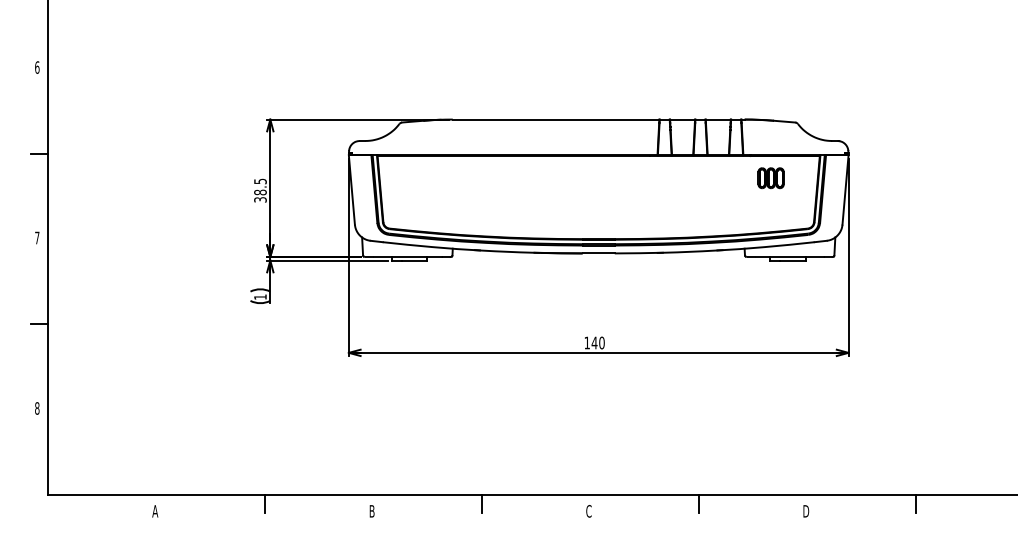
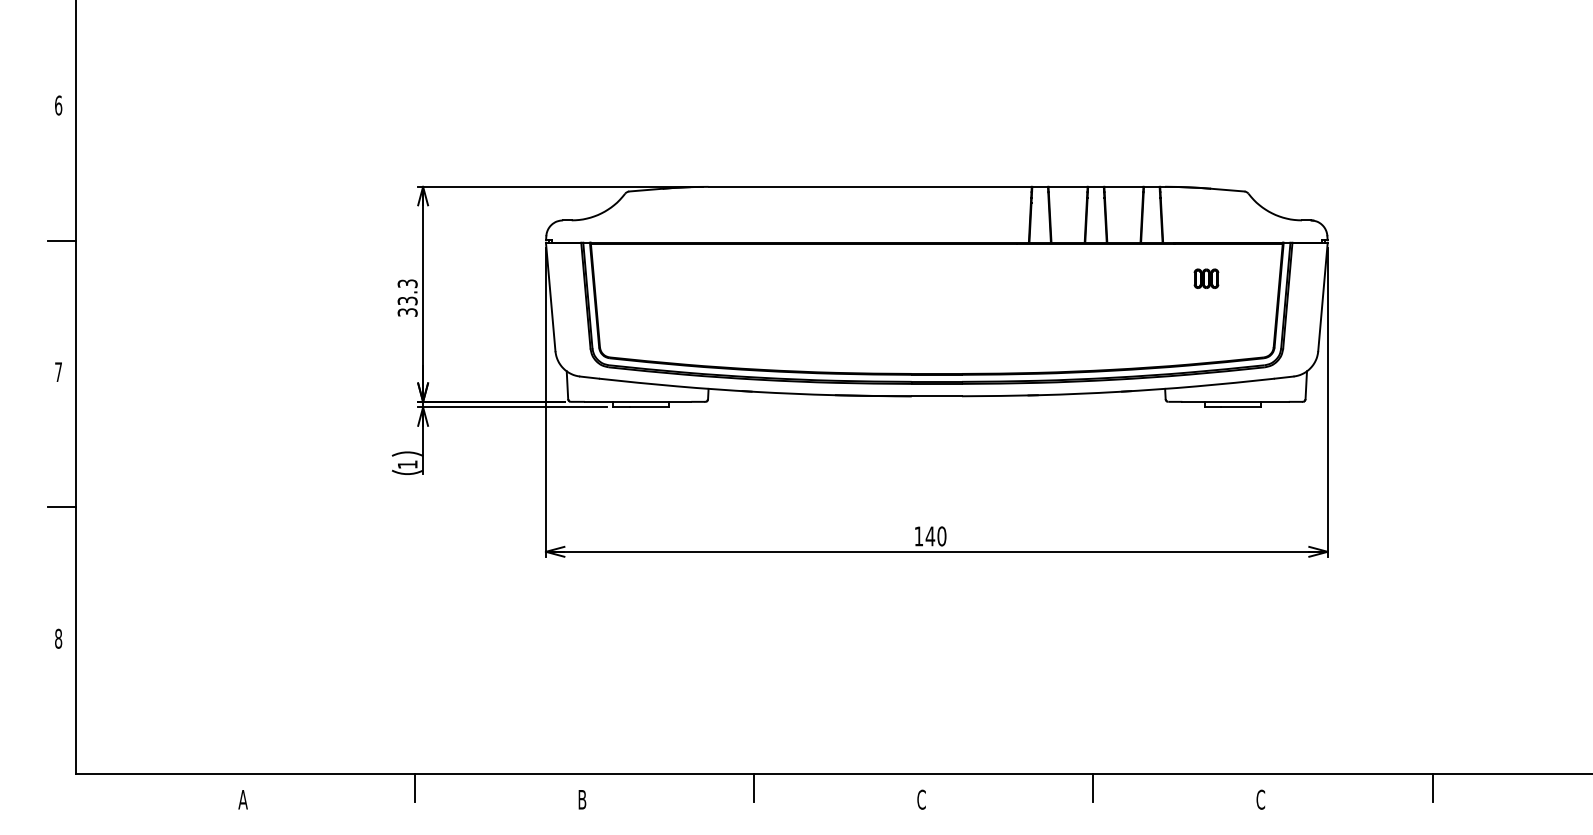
part: (770, 178) -> (1205, 279), size x0.6
text: (260, 186) -> (407, 291), 38.5 -> 33.3
text: (806, 511) -> (1261, 799), D -> C

